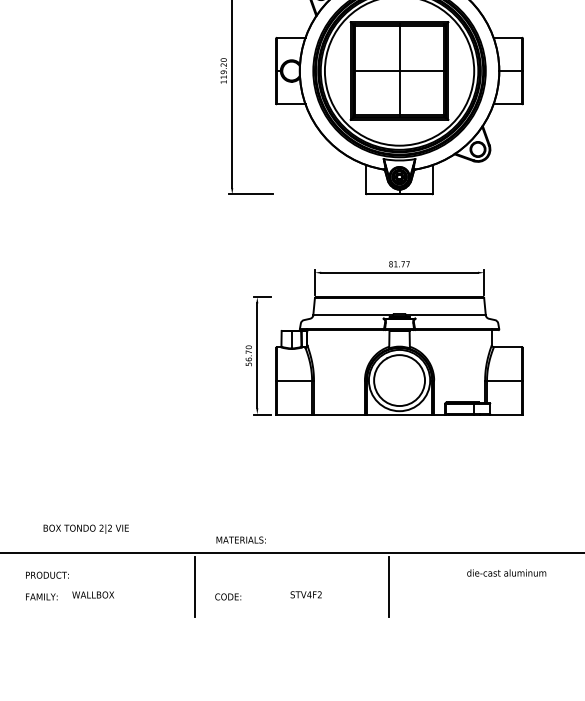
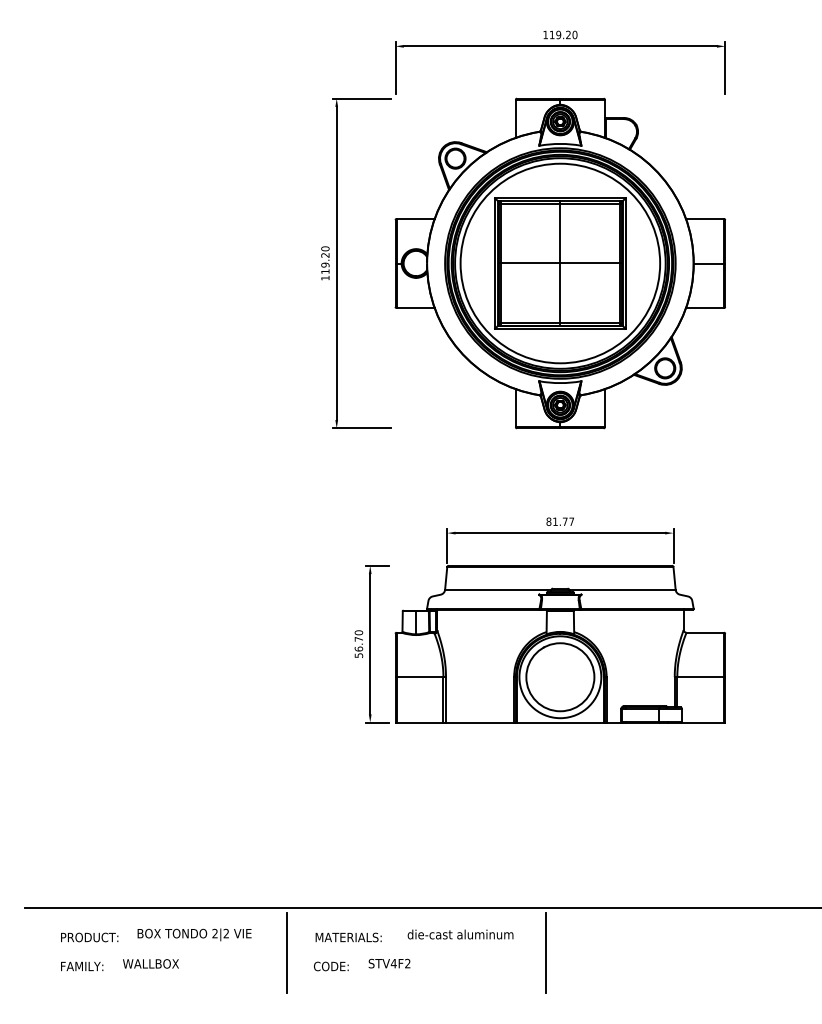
text: (86, 528) -> (194, 934), moved
text: (241, 540) -> (348, 937), moved
text: (506, 573) -> (460, 934), moved
text: (306, 594) -> (389, 963), moved

